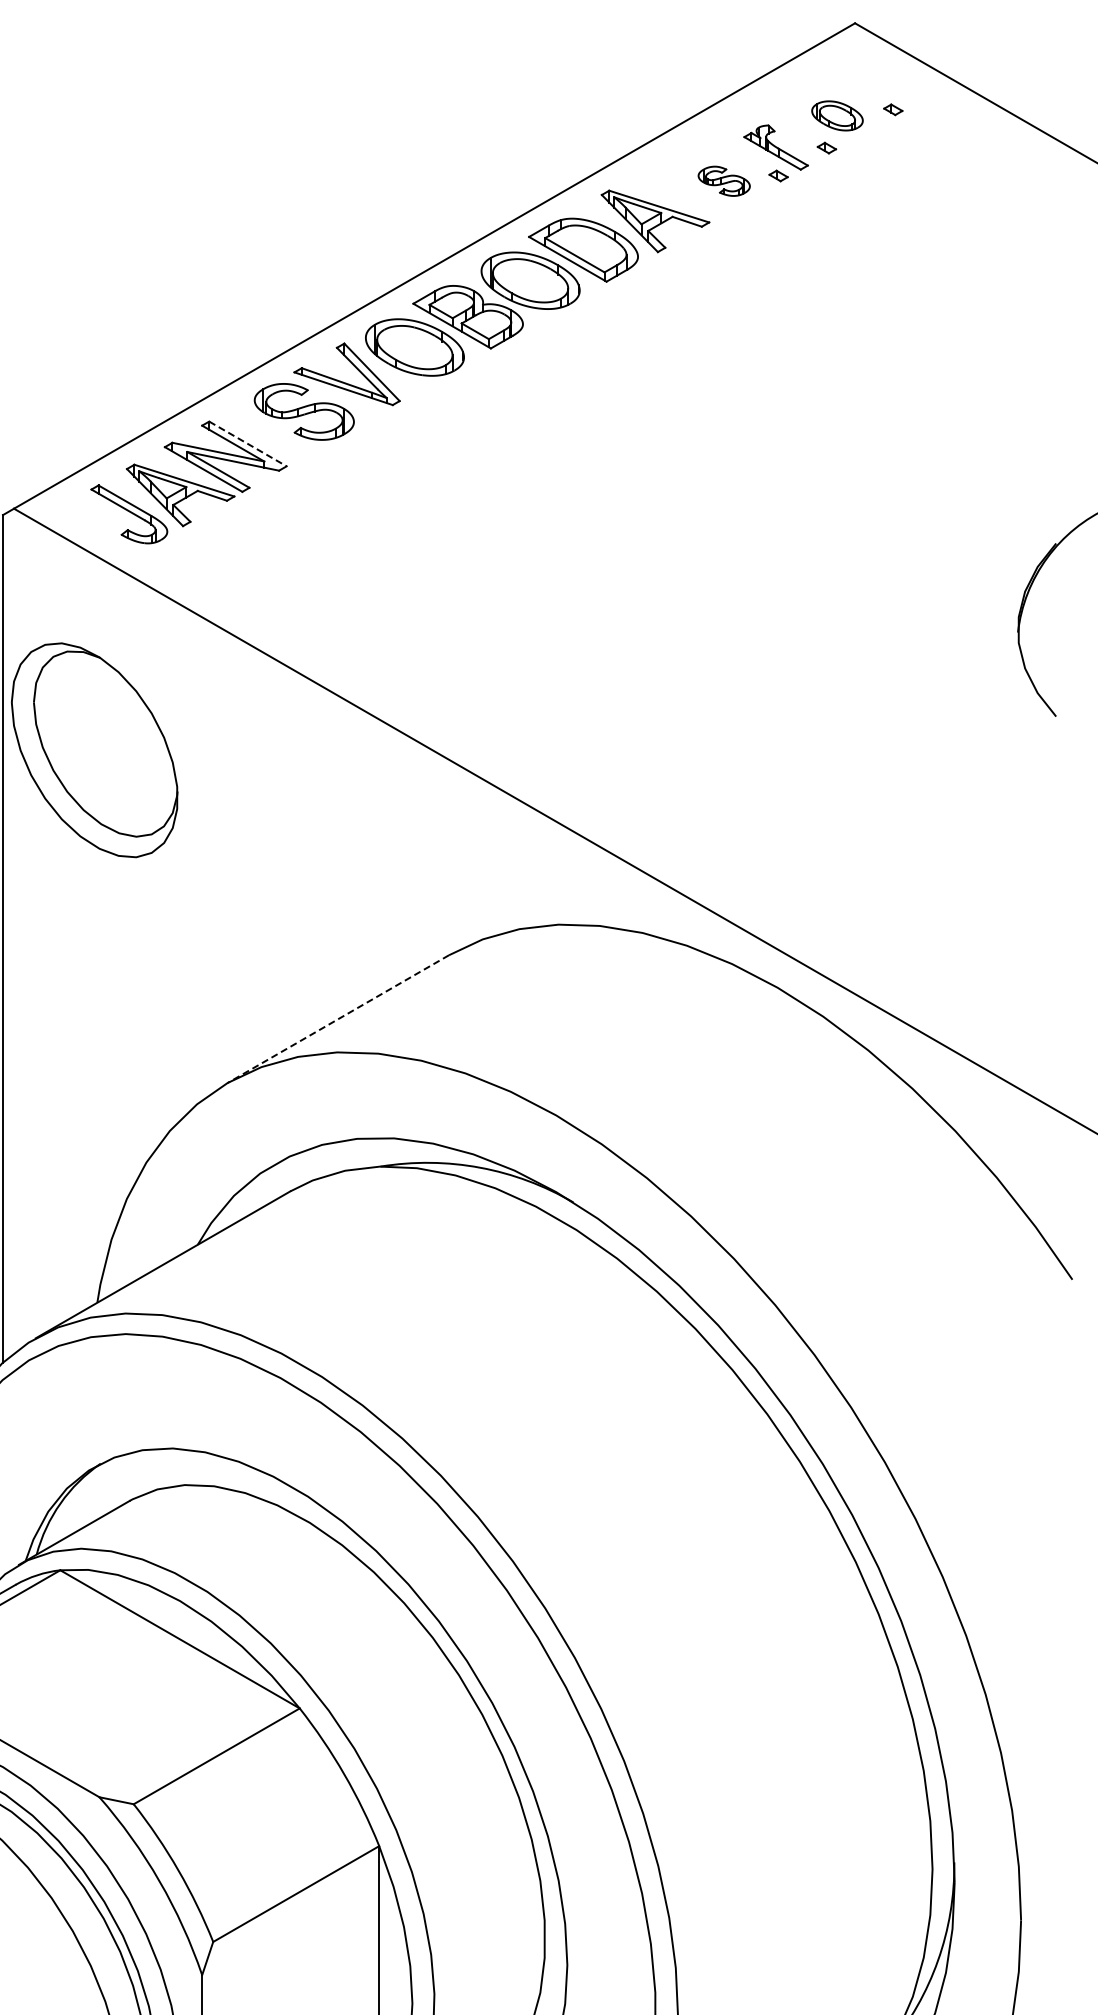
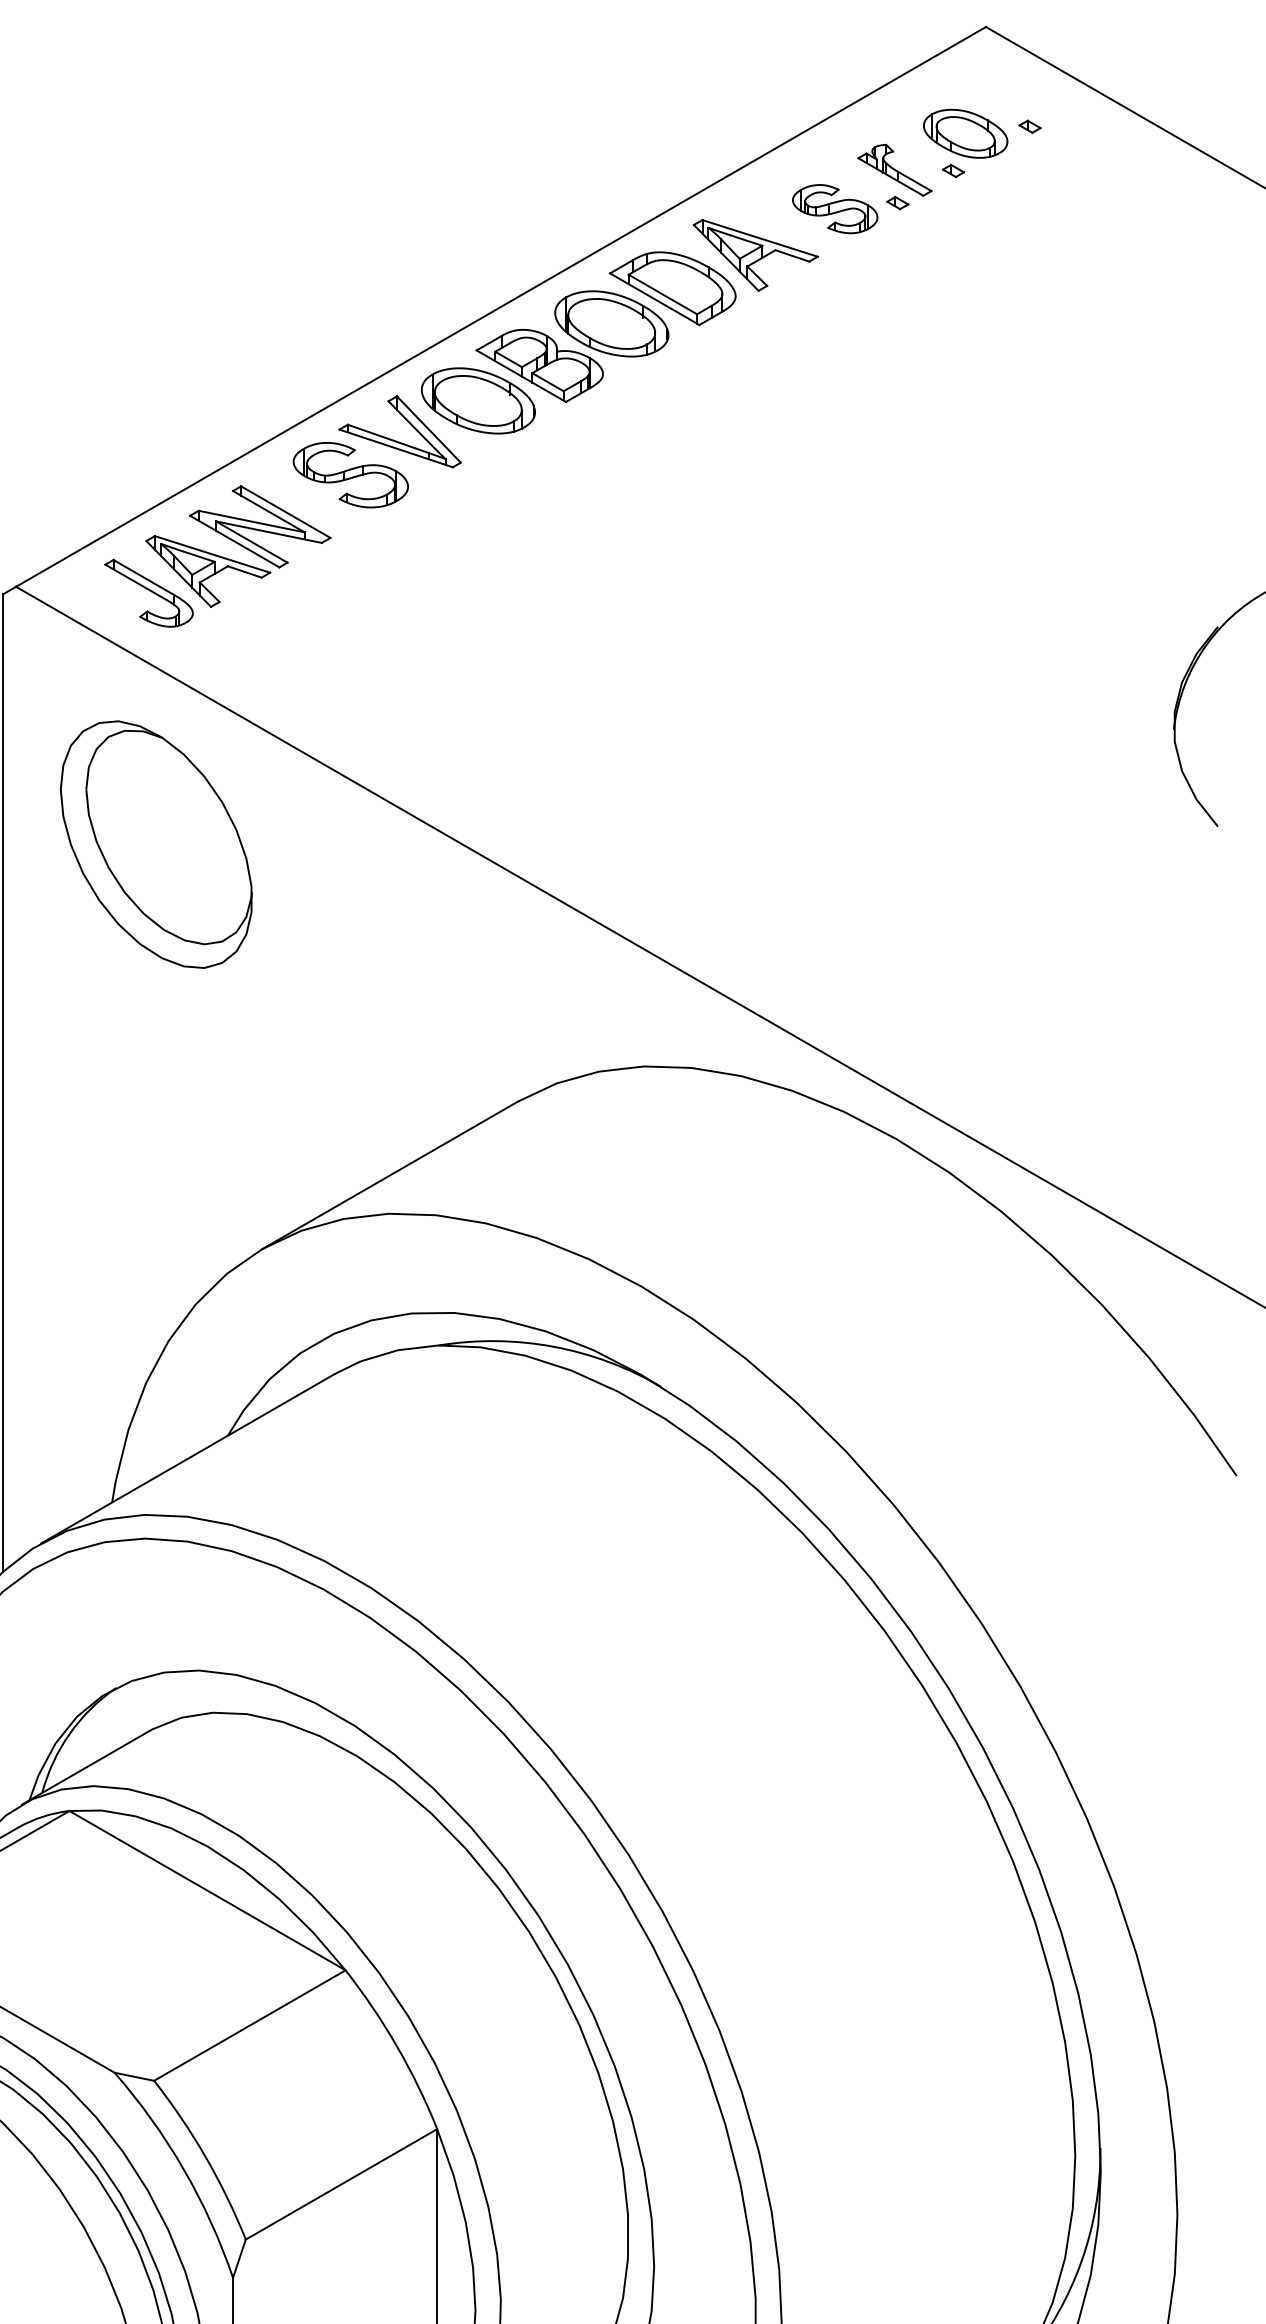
part: (837, 115) -> (965, 133), size x1.43
part: (723, 181) -> (834, 209), size x1.43
line: (247, 443) -> (285, 511), dashed -> solid
part: (94, 750) -> (156, 844), moved
line: (338, 1019) -> (390, 1175), dashed -> solid

